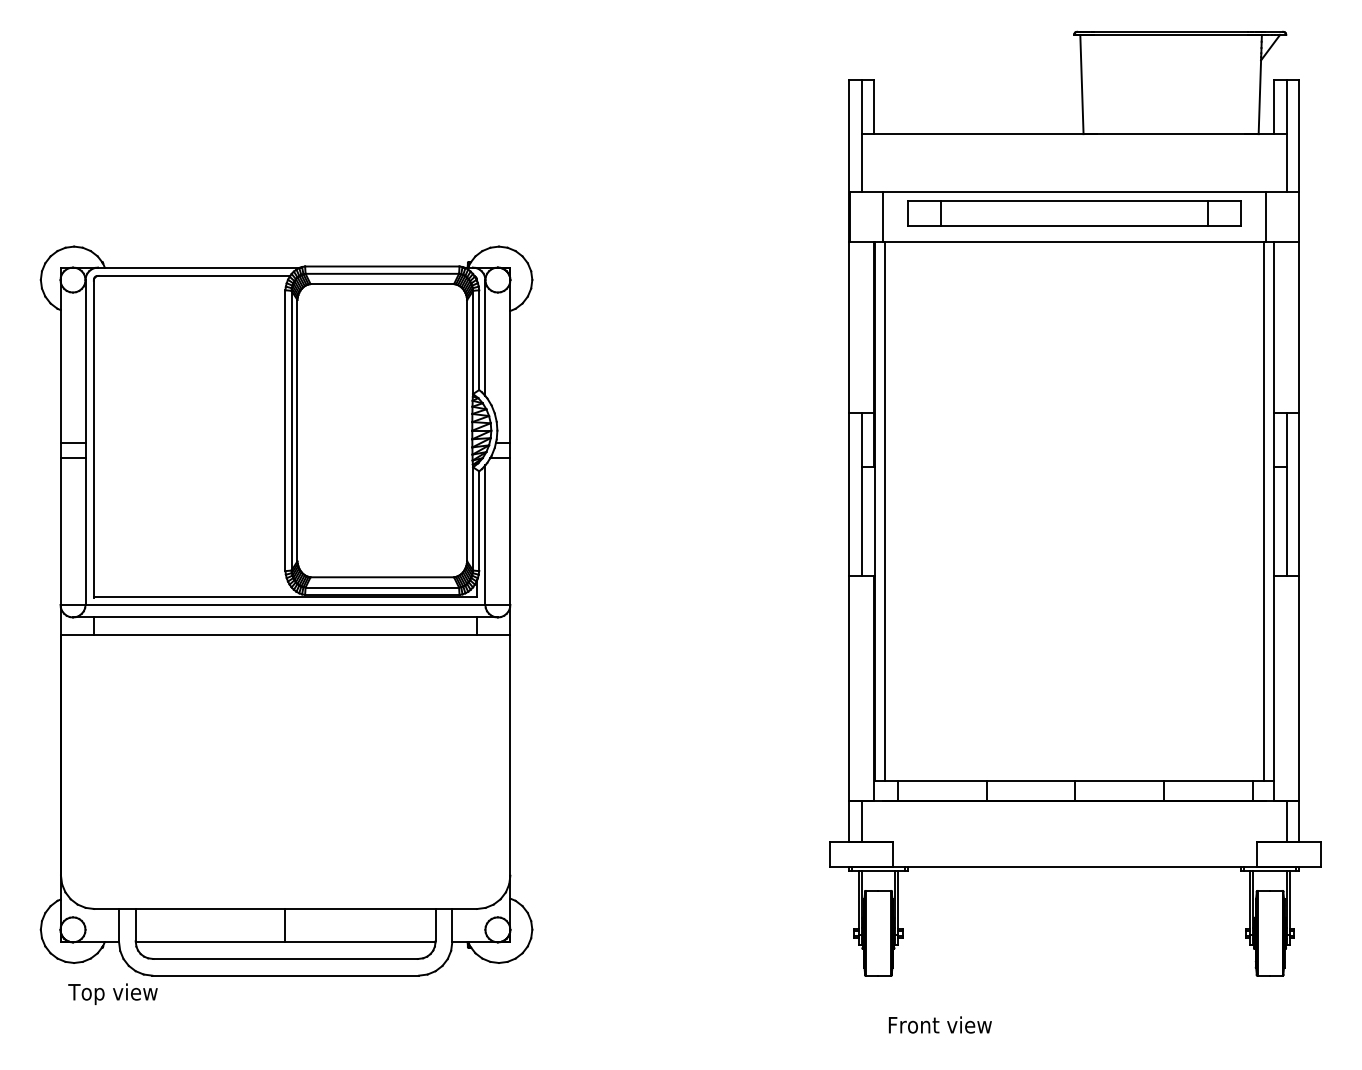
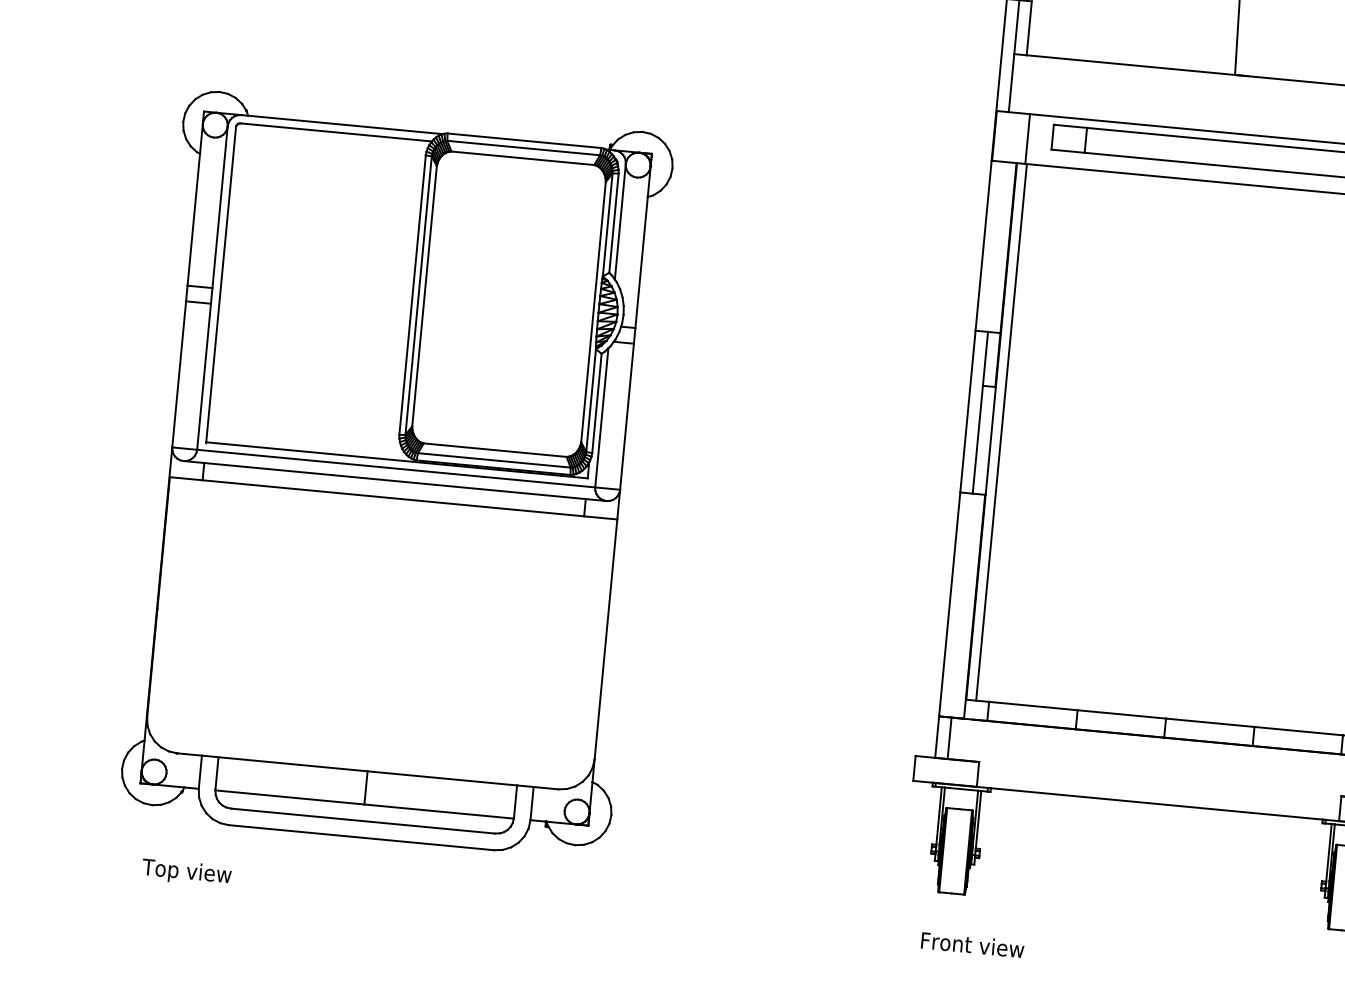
text: (112, 993) -> (186, 872), moved
text: (940, 1024) -> (973, 944), moved

